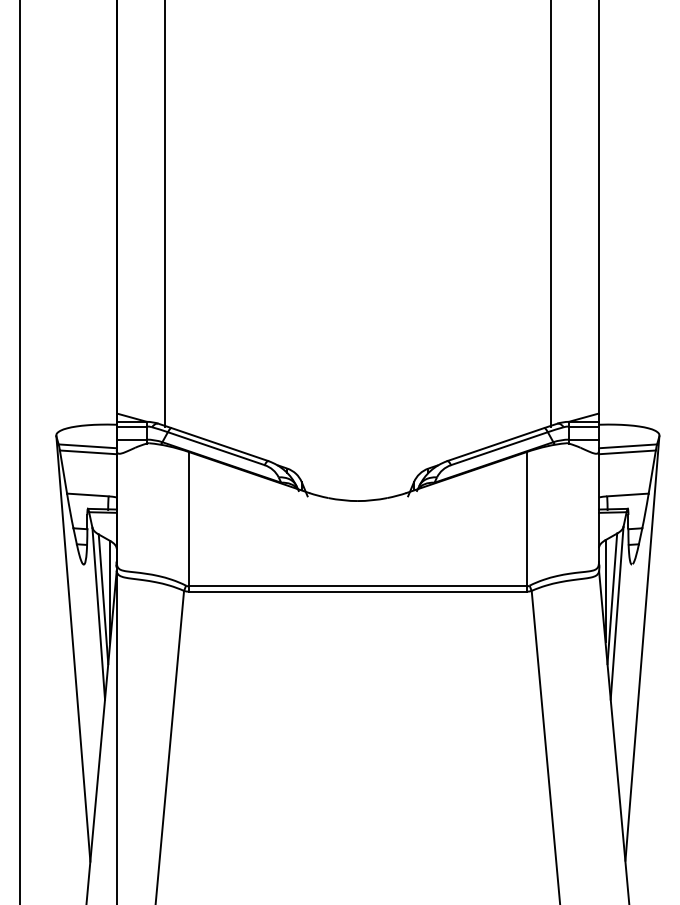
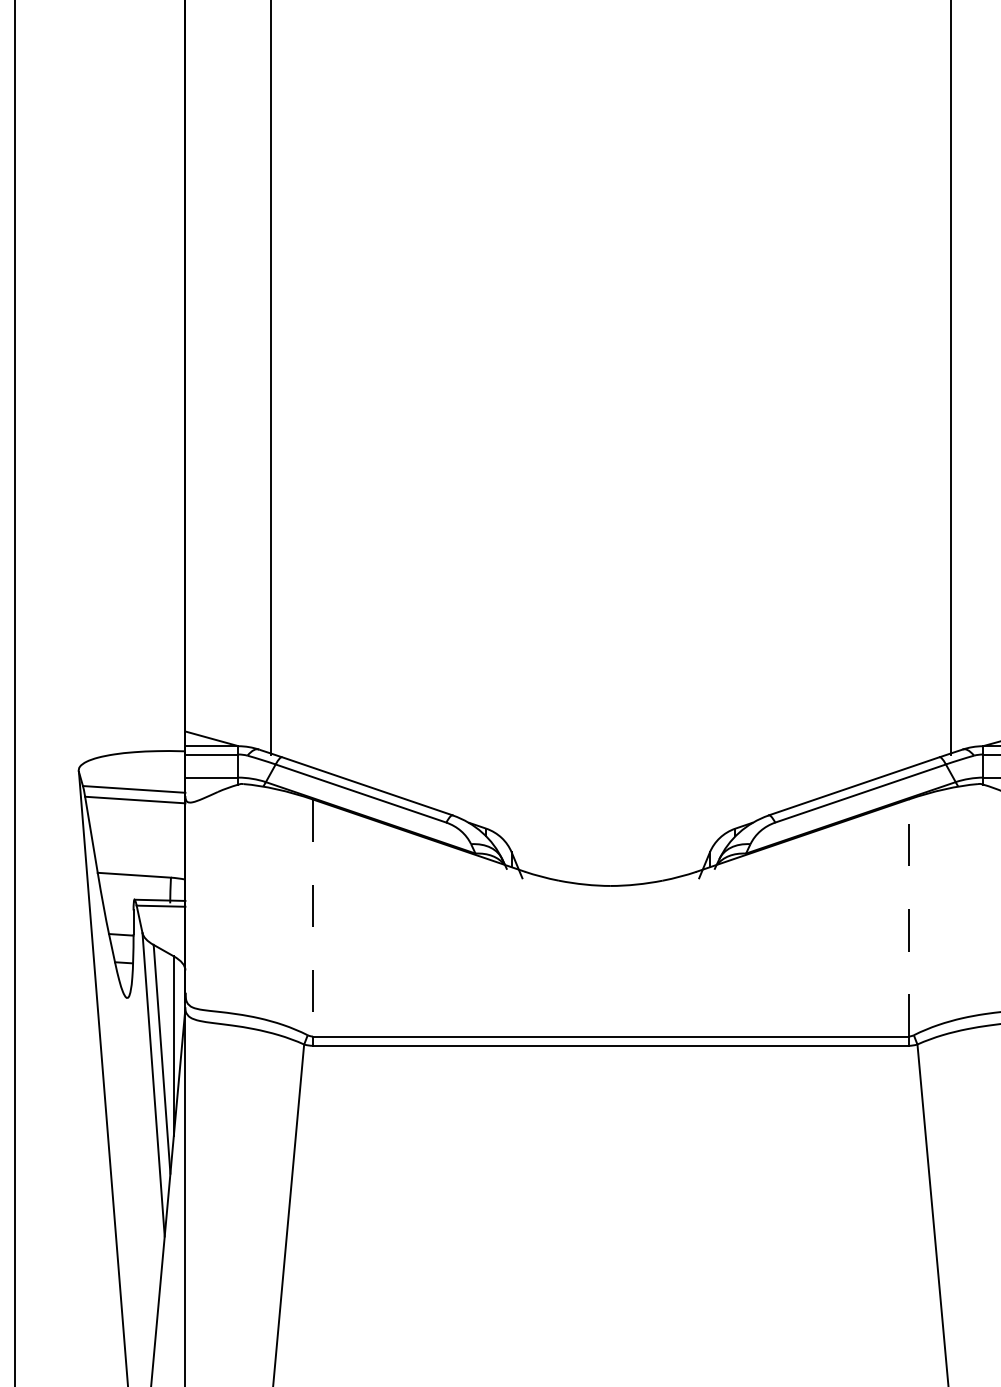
line: (526, 518) -> (908, 916), solid -> dashed
line: (189, 519) -> (313, 918), solid -> dashed

